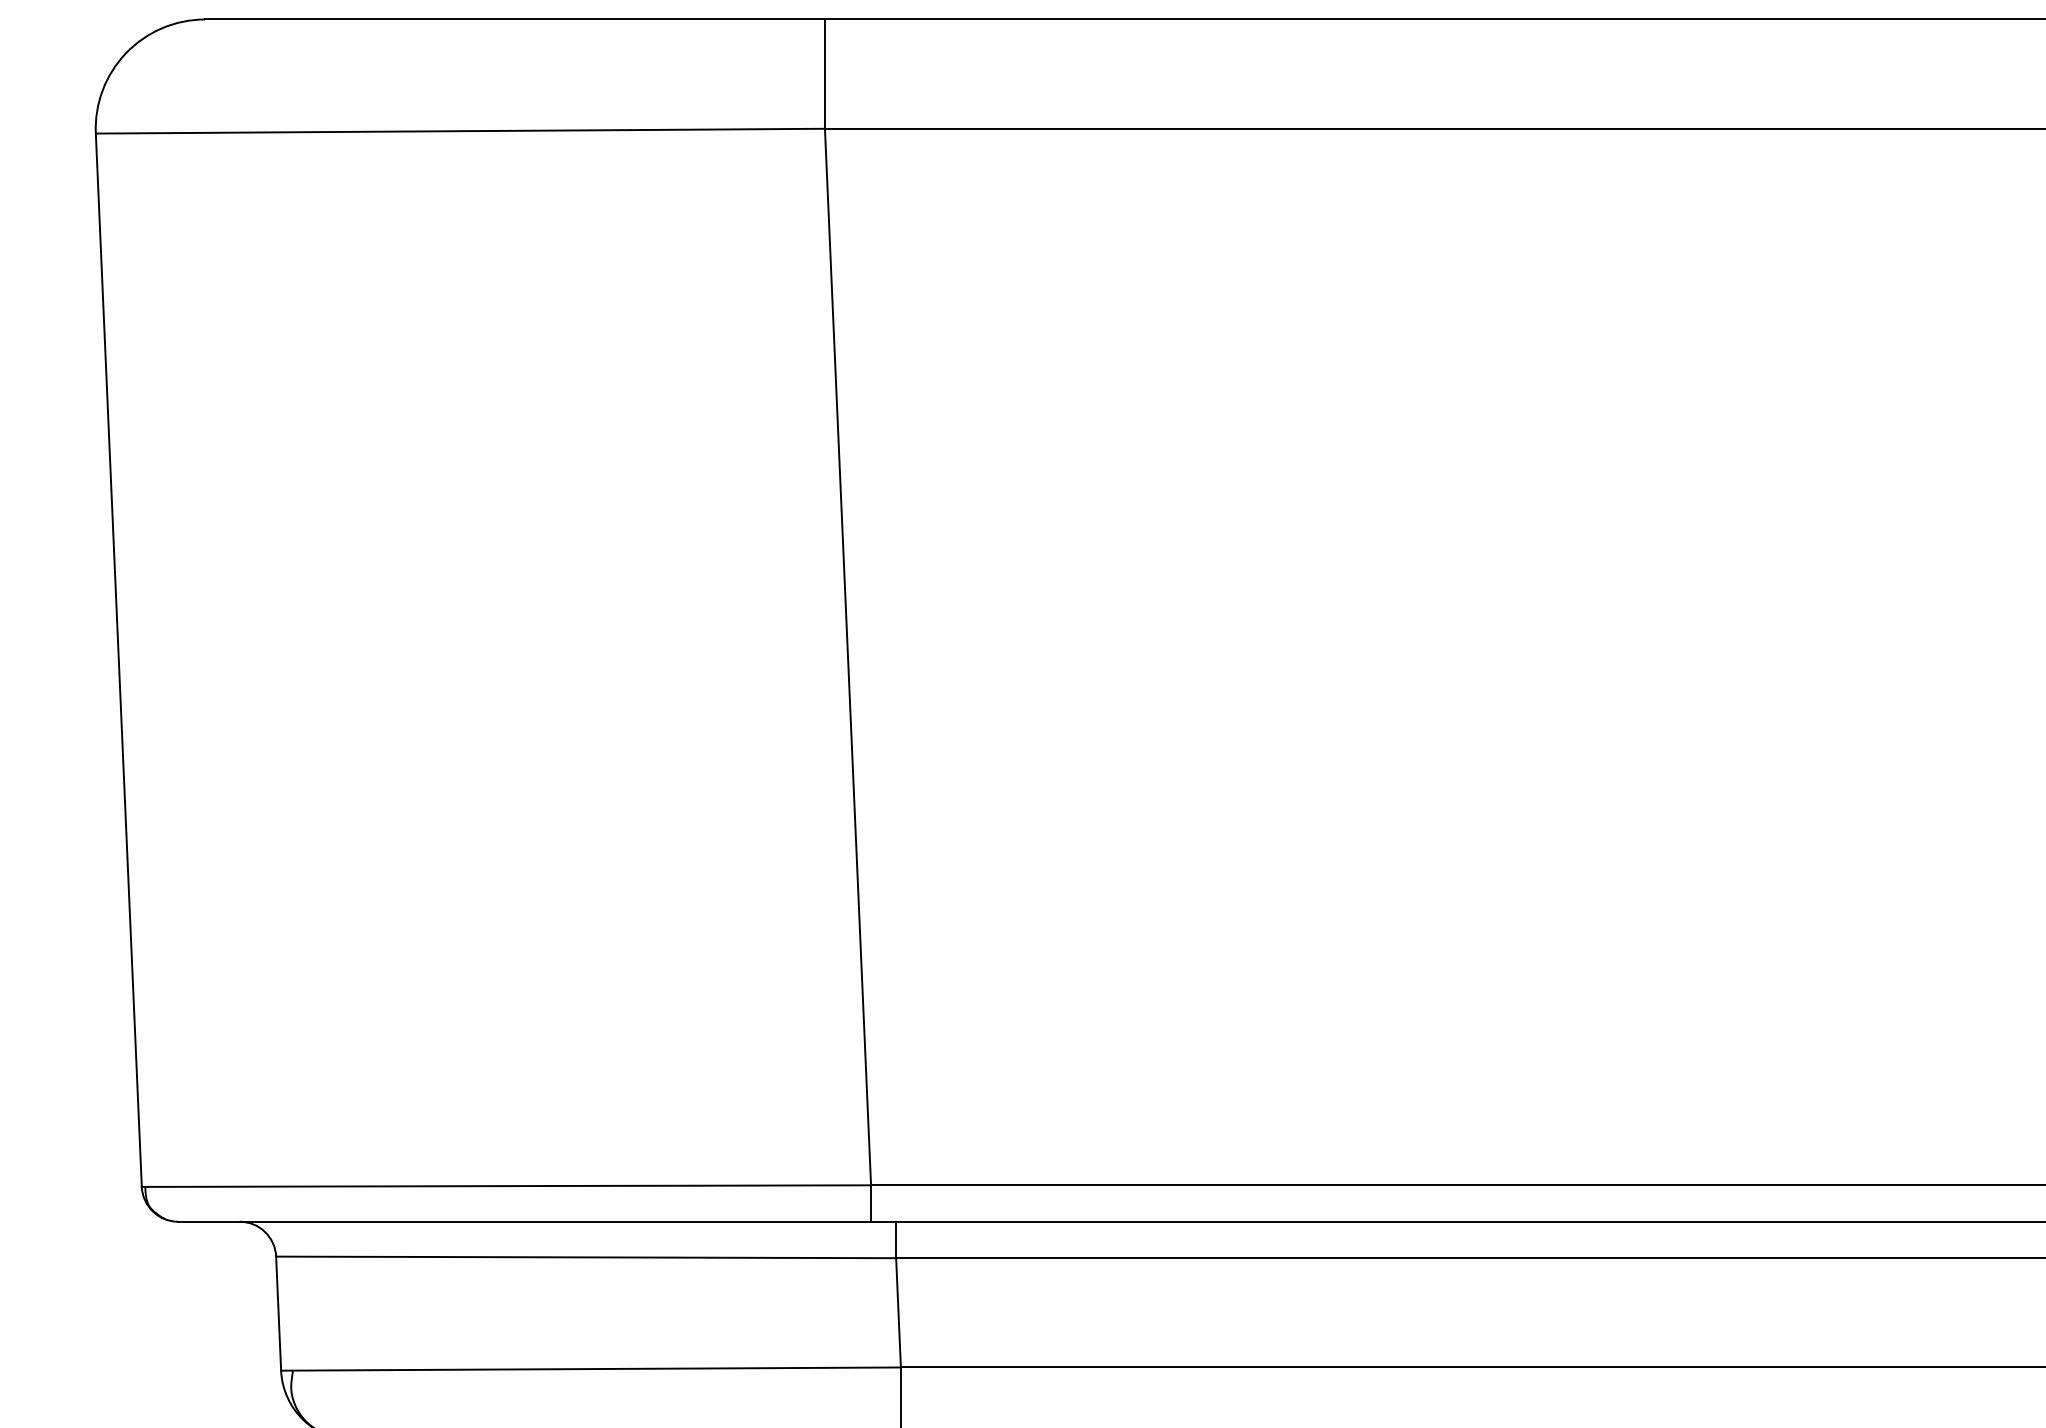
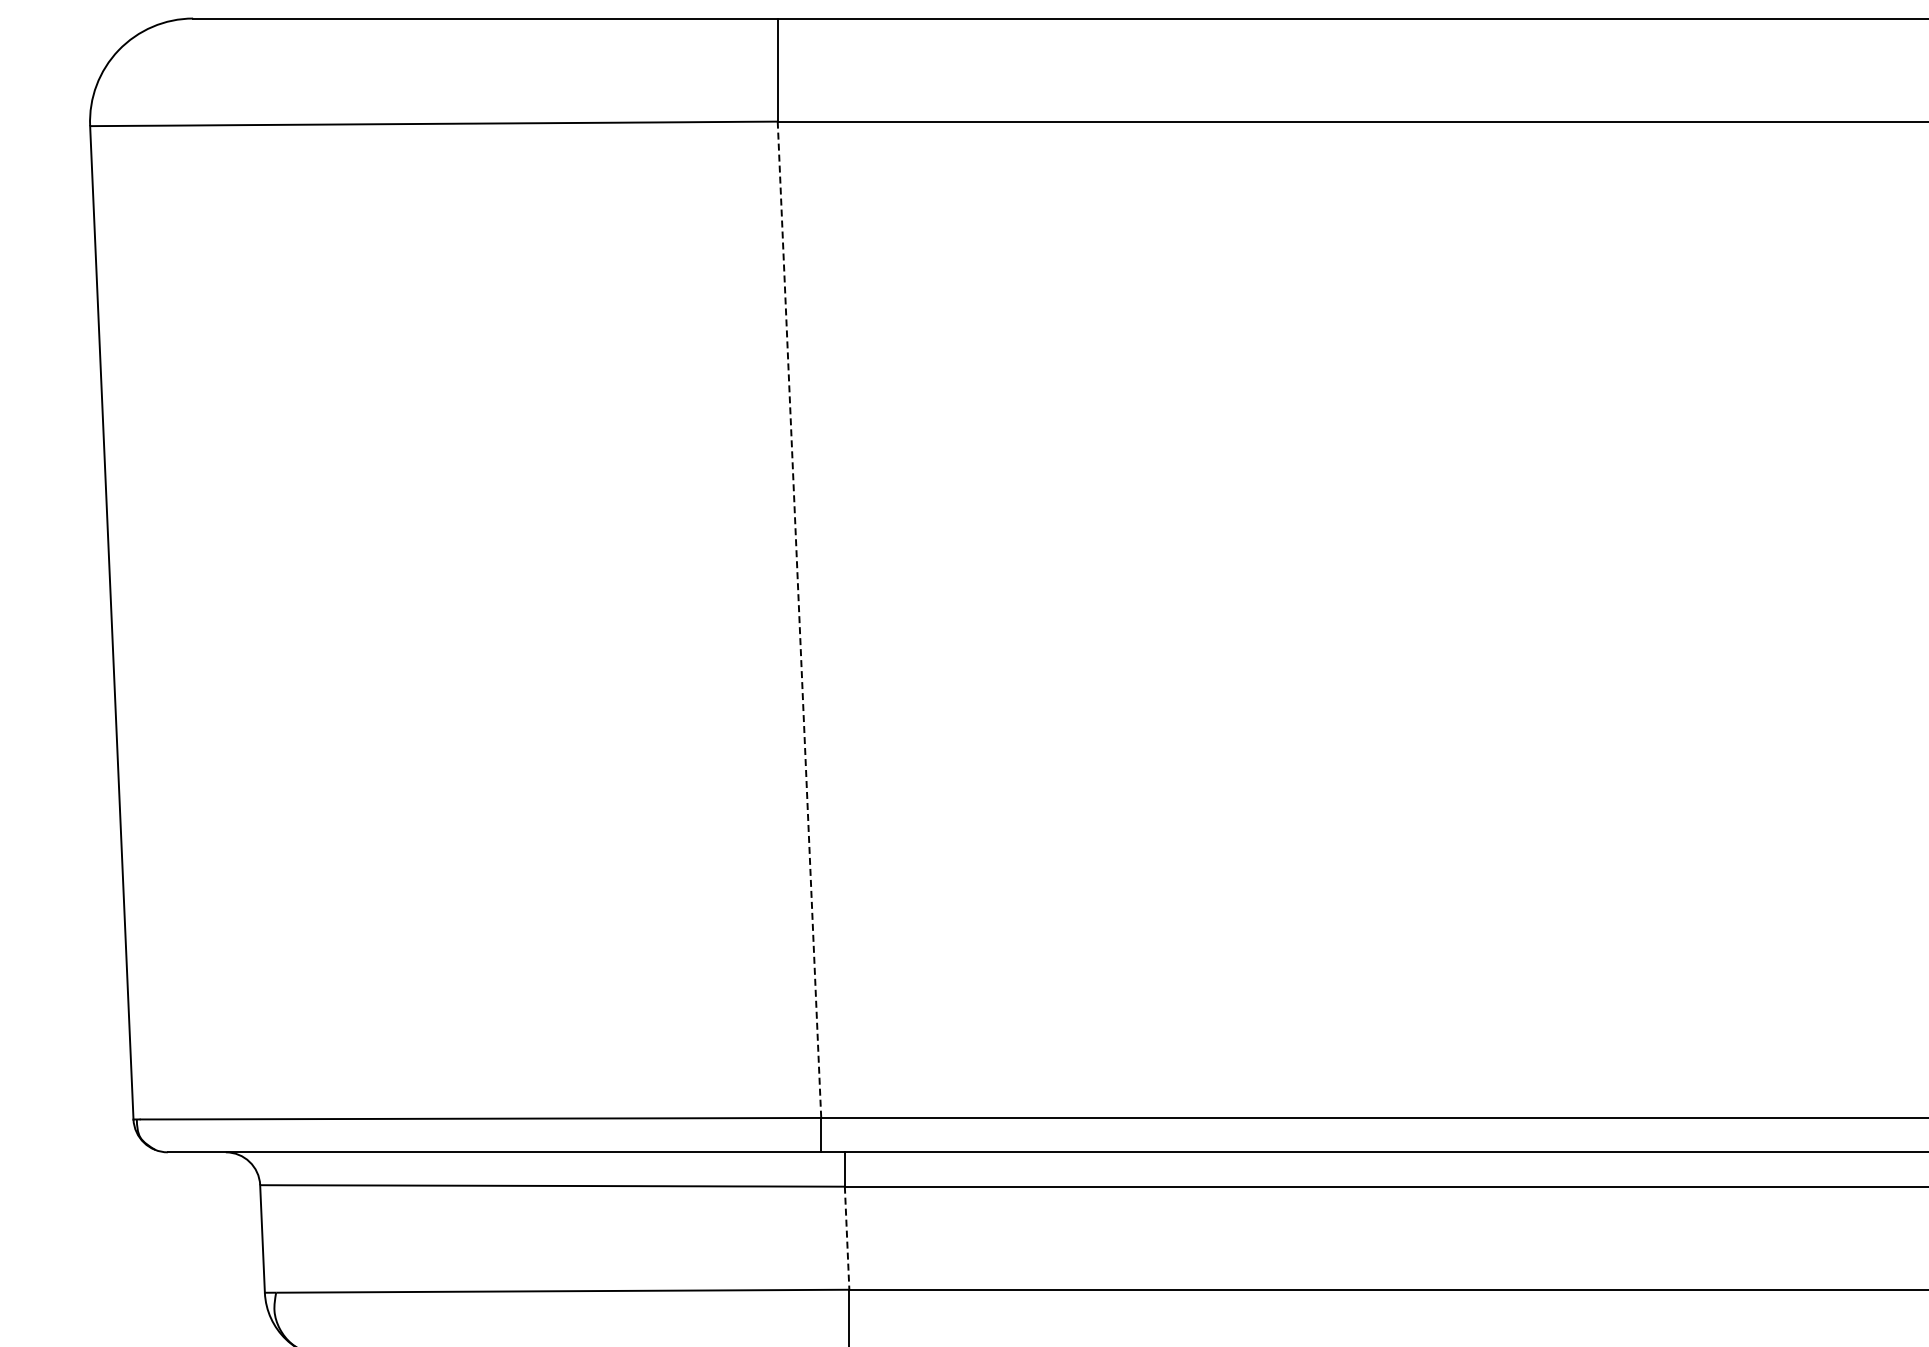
line: (848, 656) -> (799, 619), solid -> dashed
line: (898, 1313) -> (847, 1238), solid -> dashed

